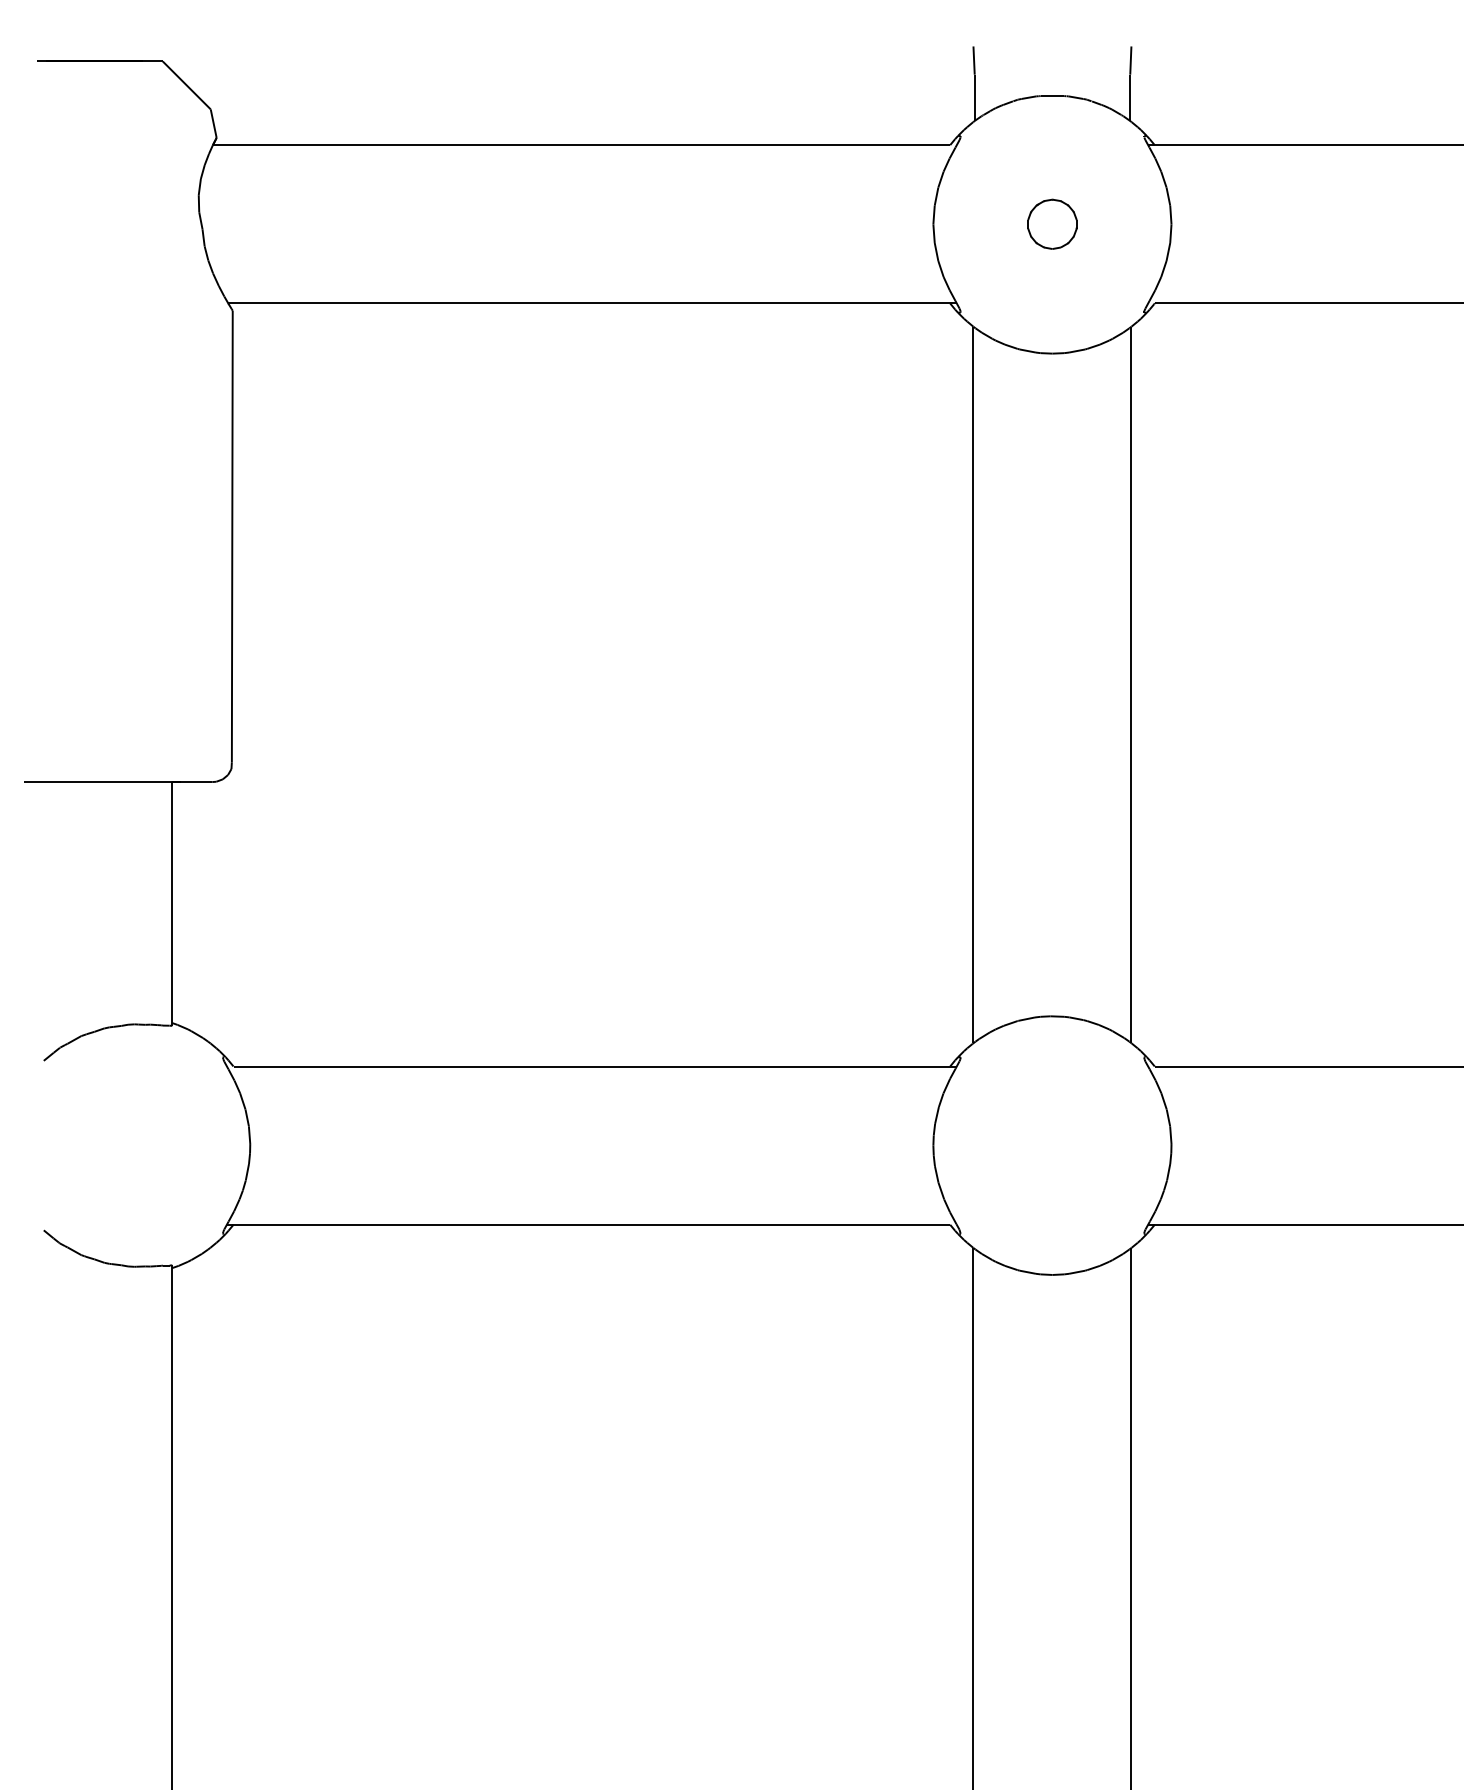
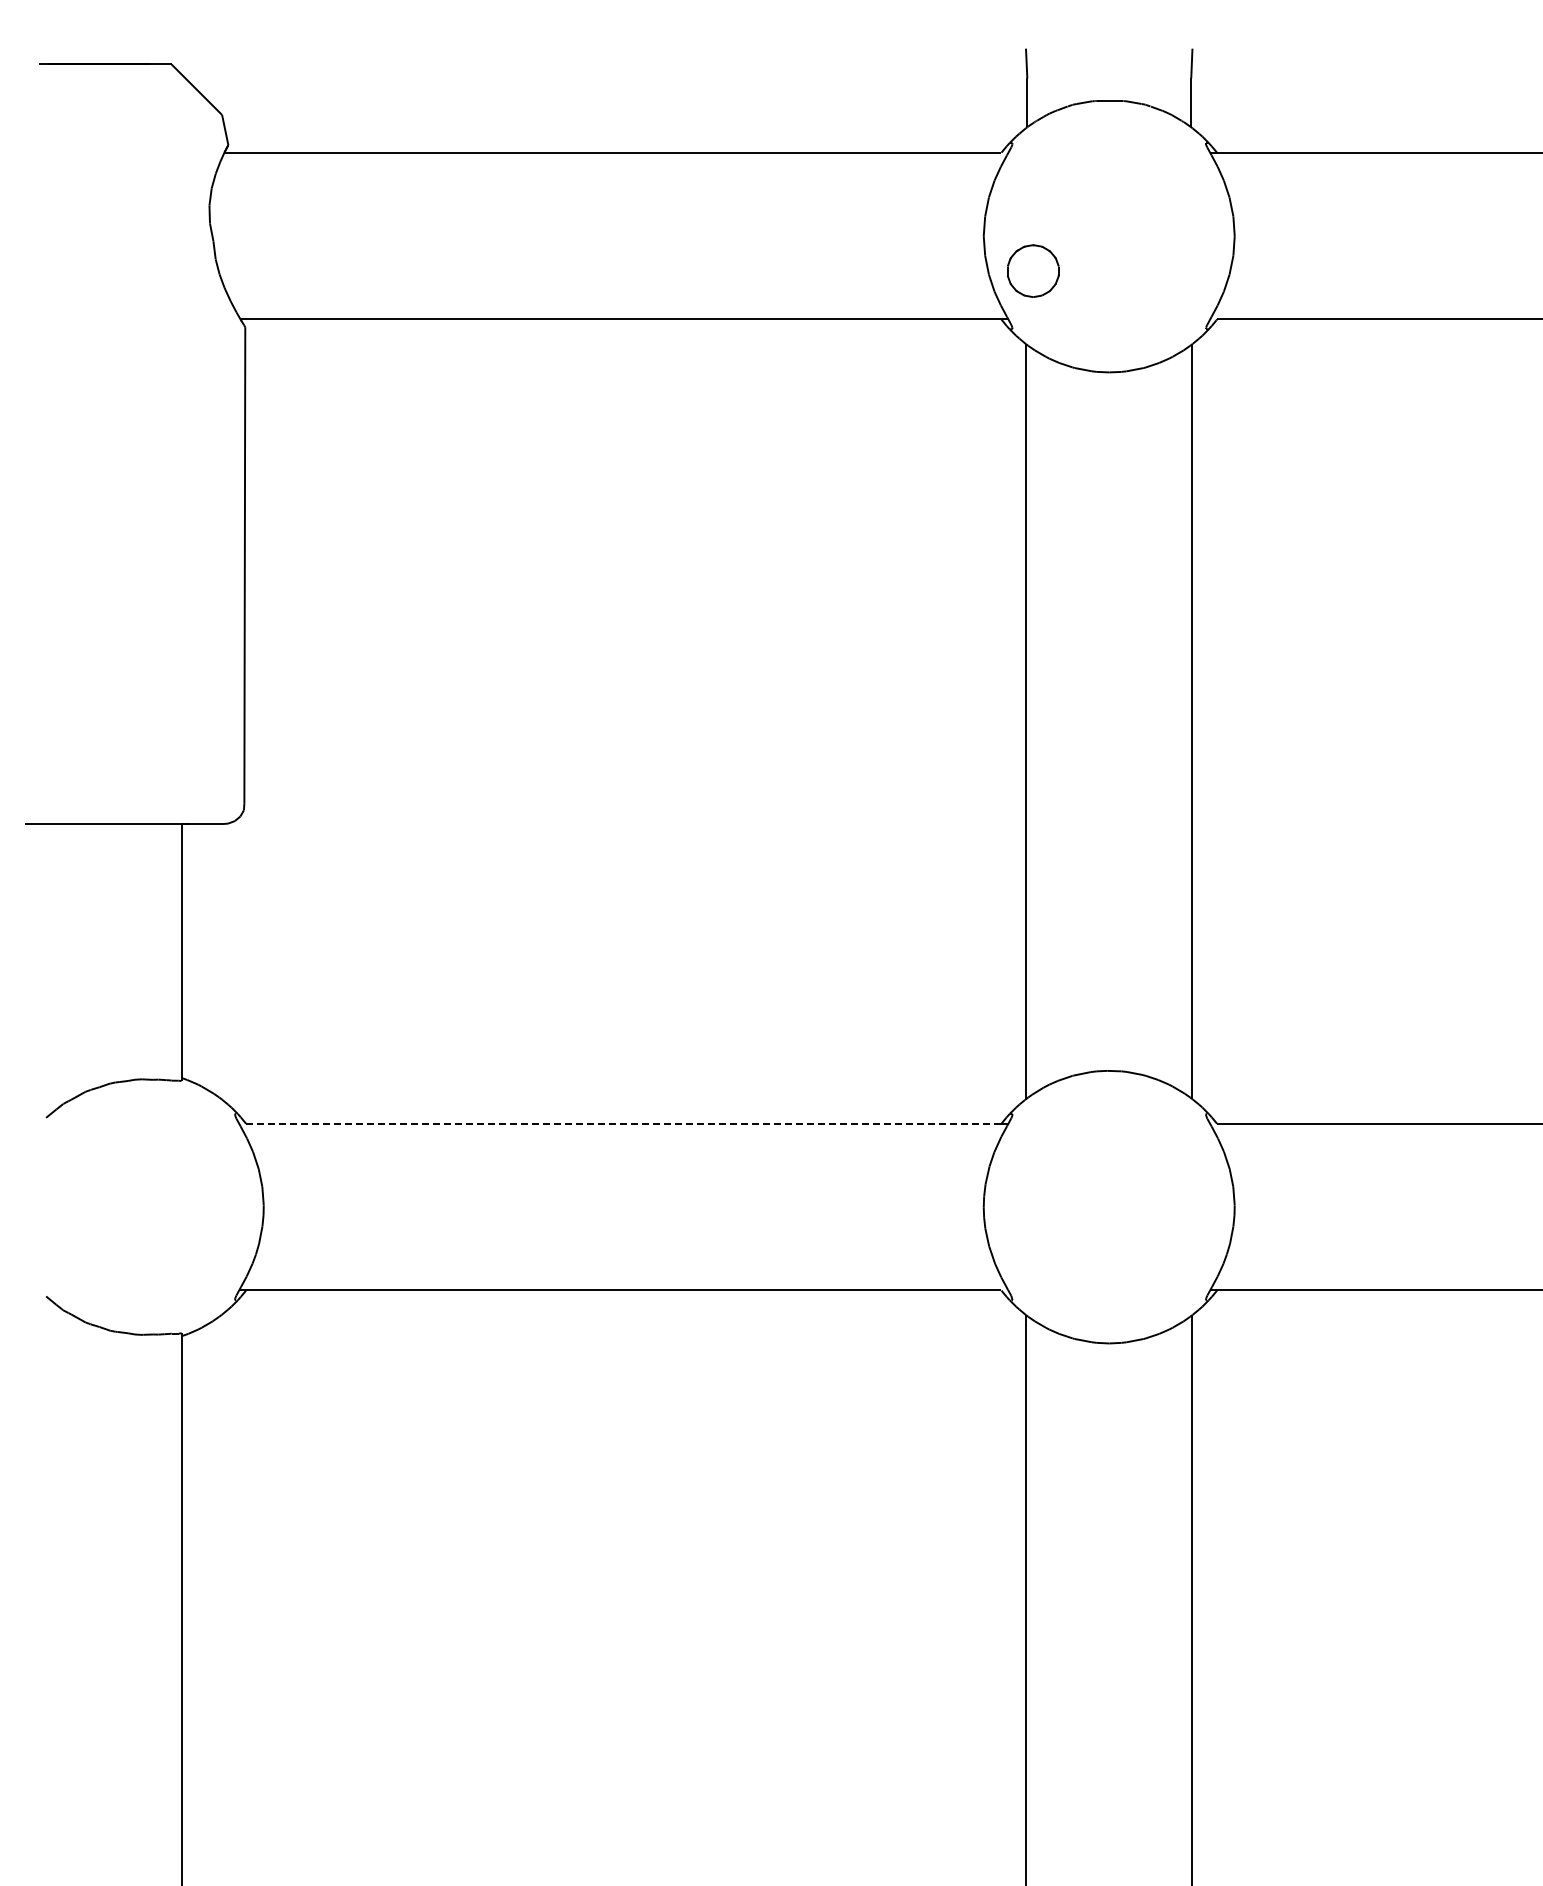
part: (1052, 223) -> (1033, 270), moved
line: (591, 1066) -> (623, 1123), solid -> dashed

